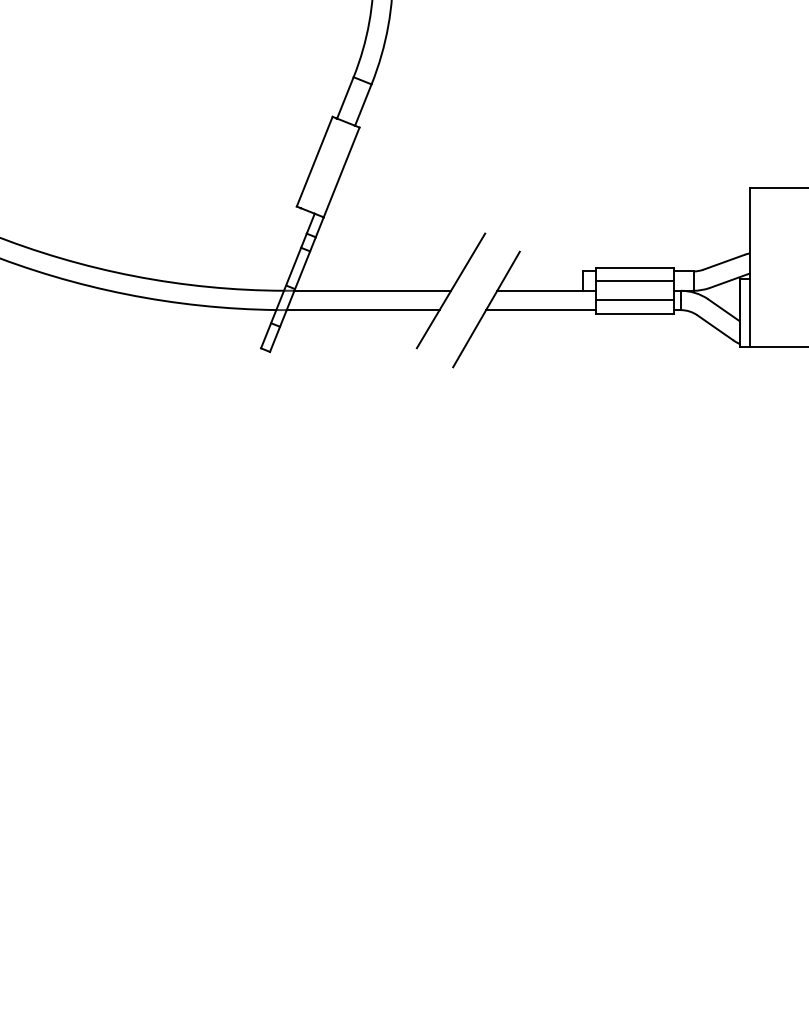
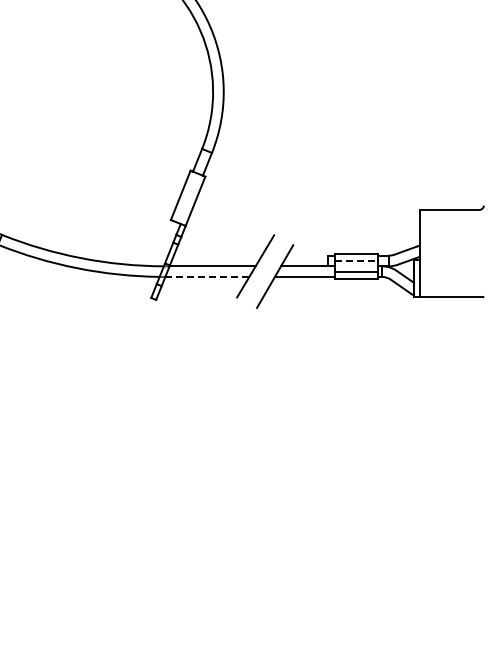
line: (636, 282) -> (357, 261), solid -> dashed
line: (363, 309) -> (207, 276), solid -> dashed

